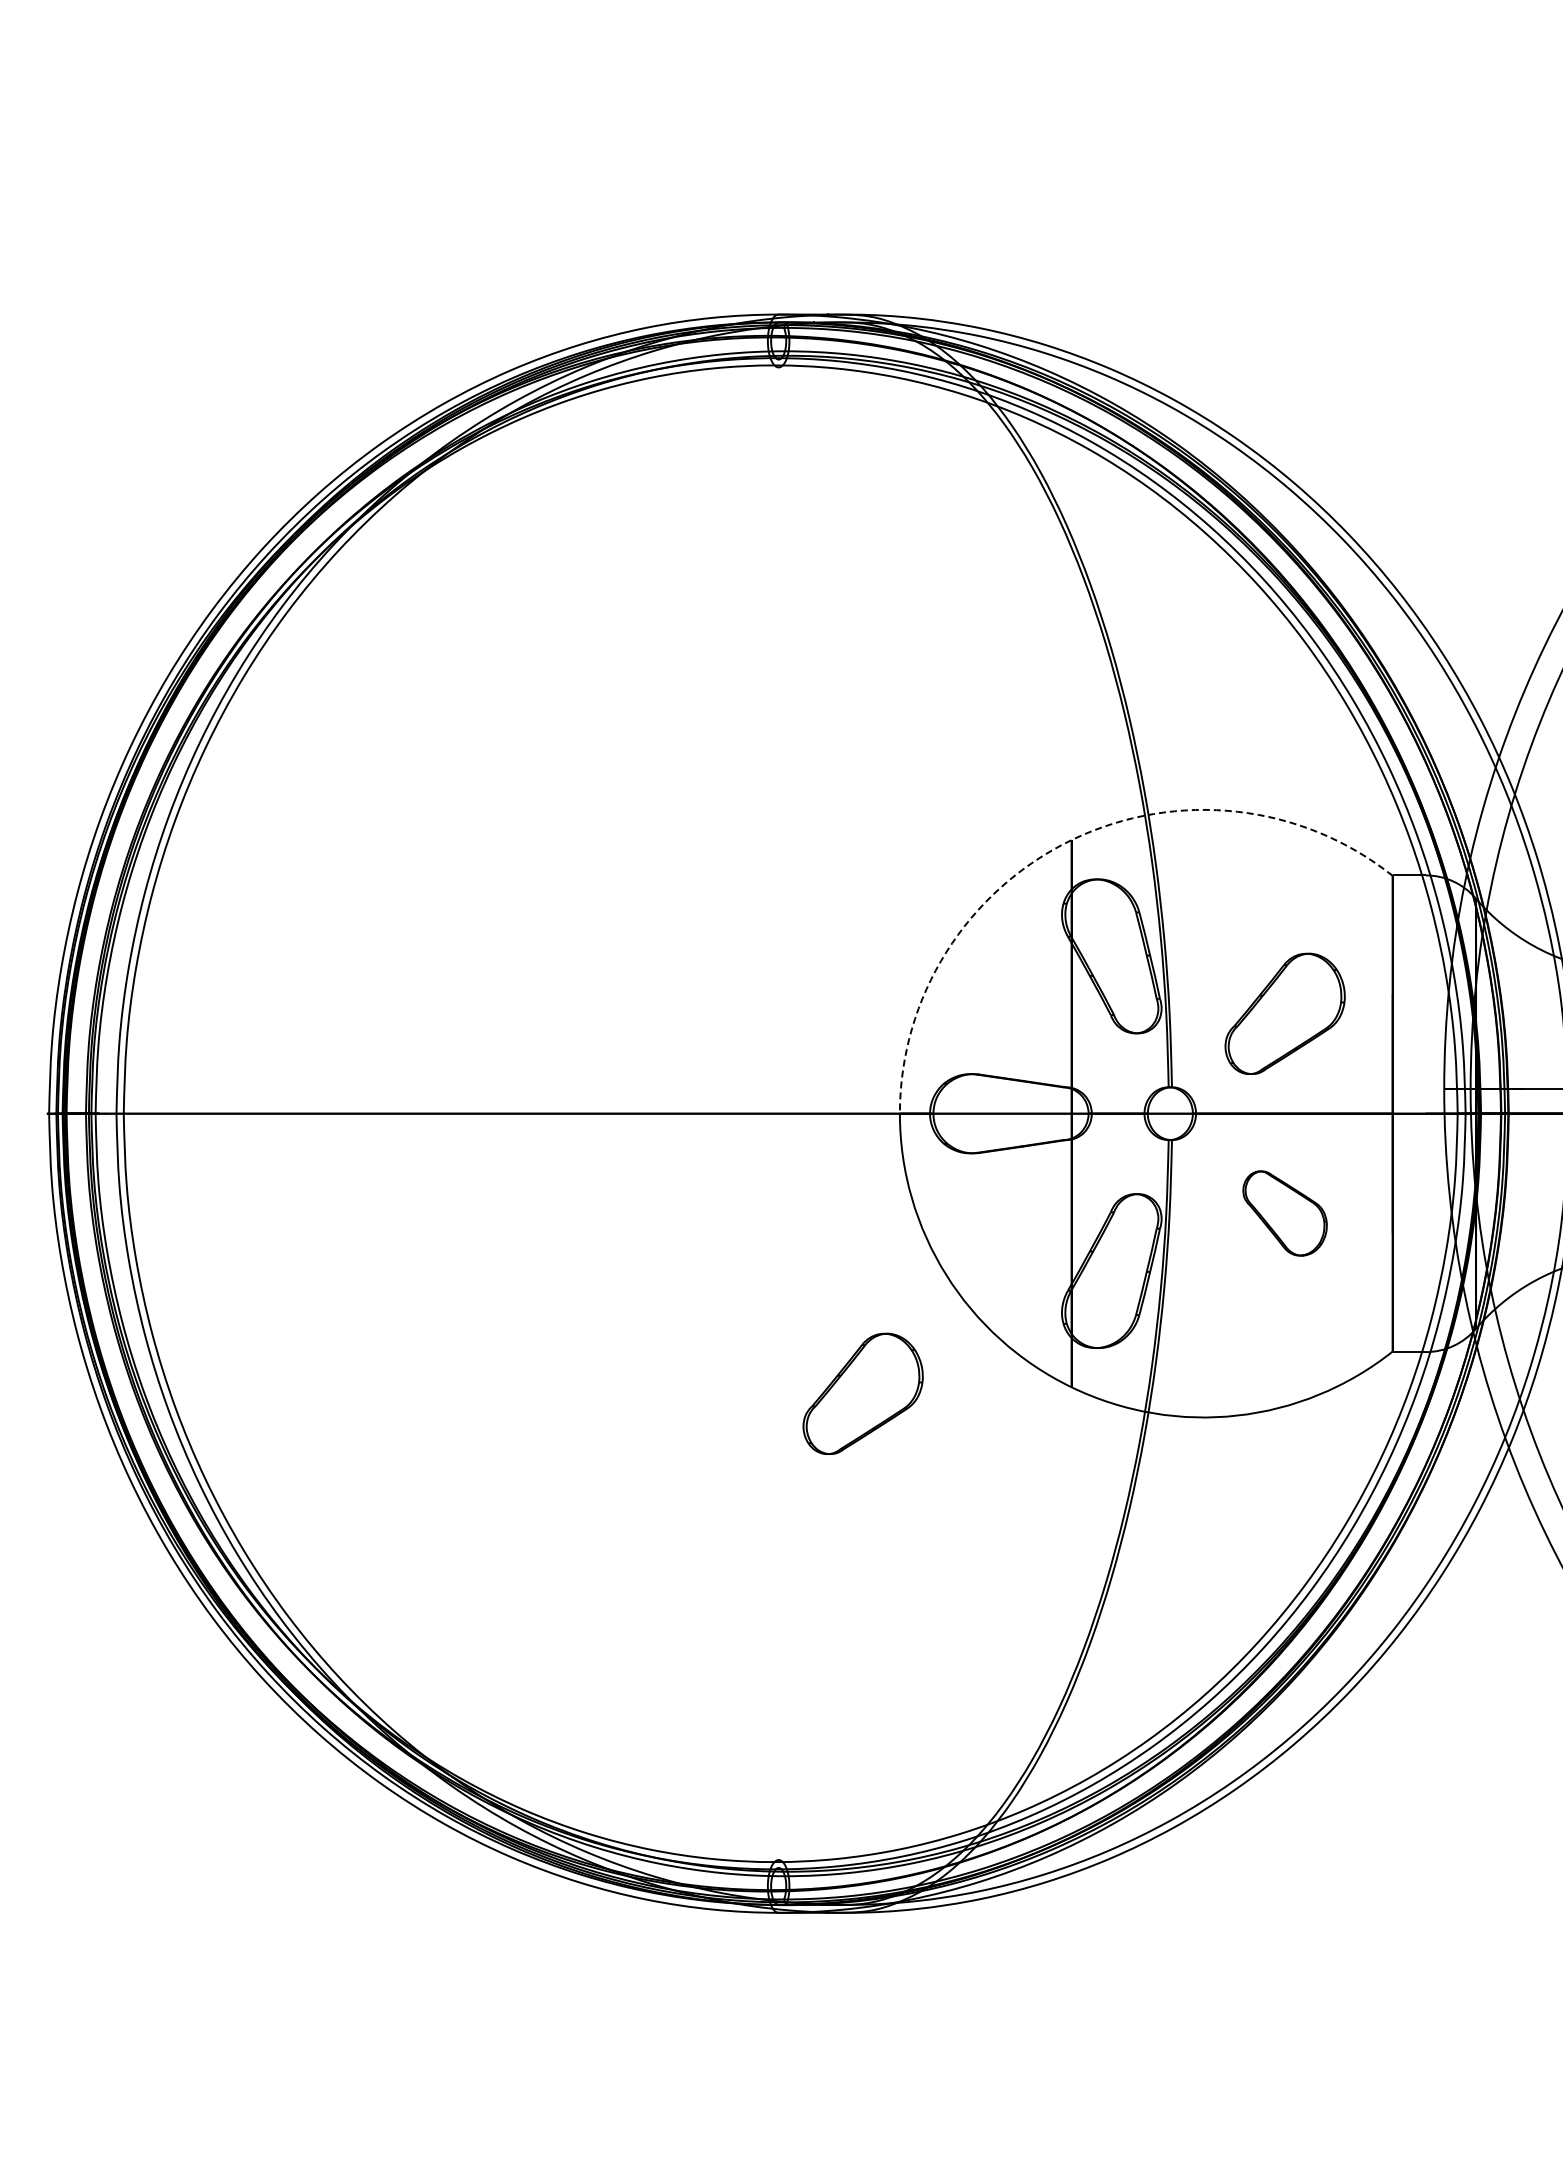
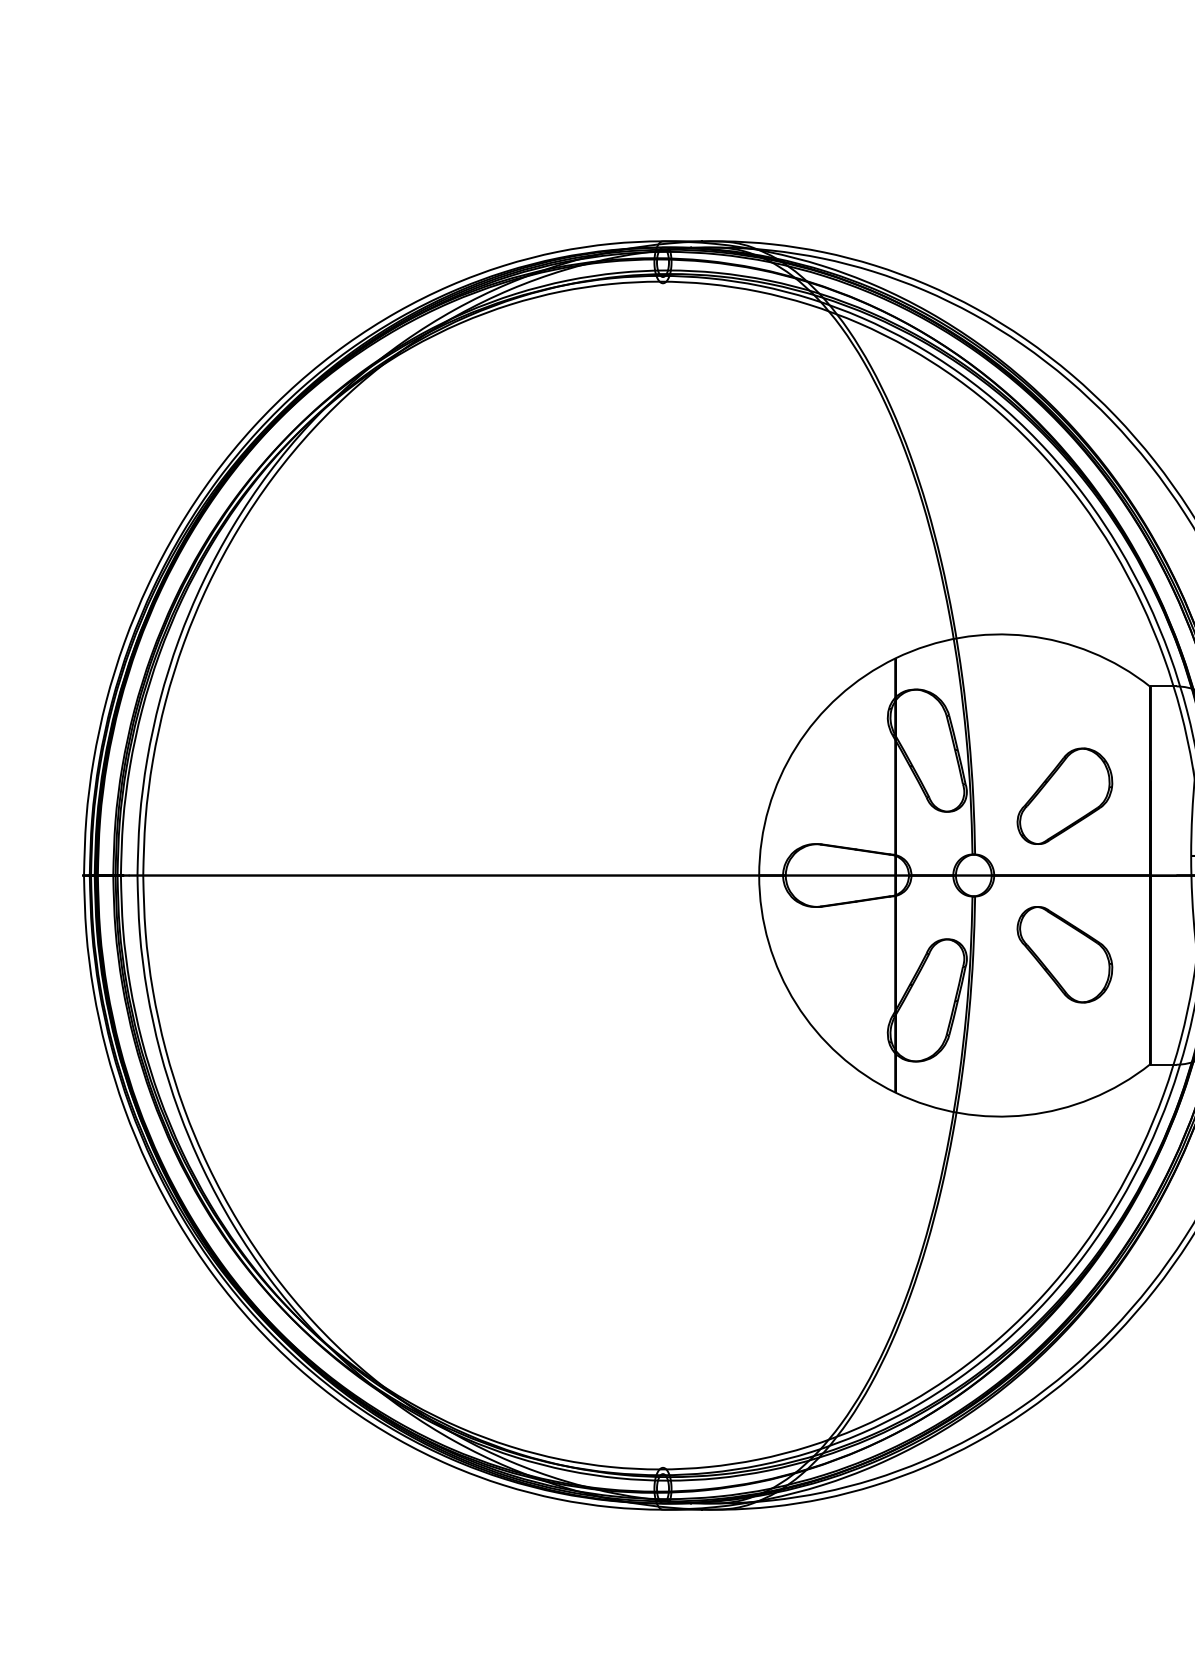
arc: (1071, 840) -> (895, 658), dashed -> solid
part: (1284, 1213) -> (1064, 954), size x1.43
part: (862, 1393) -> (729, 1097), removed

